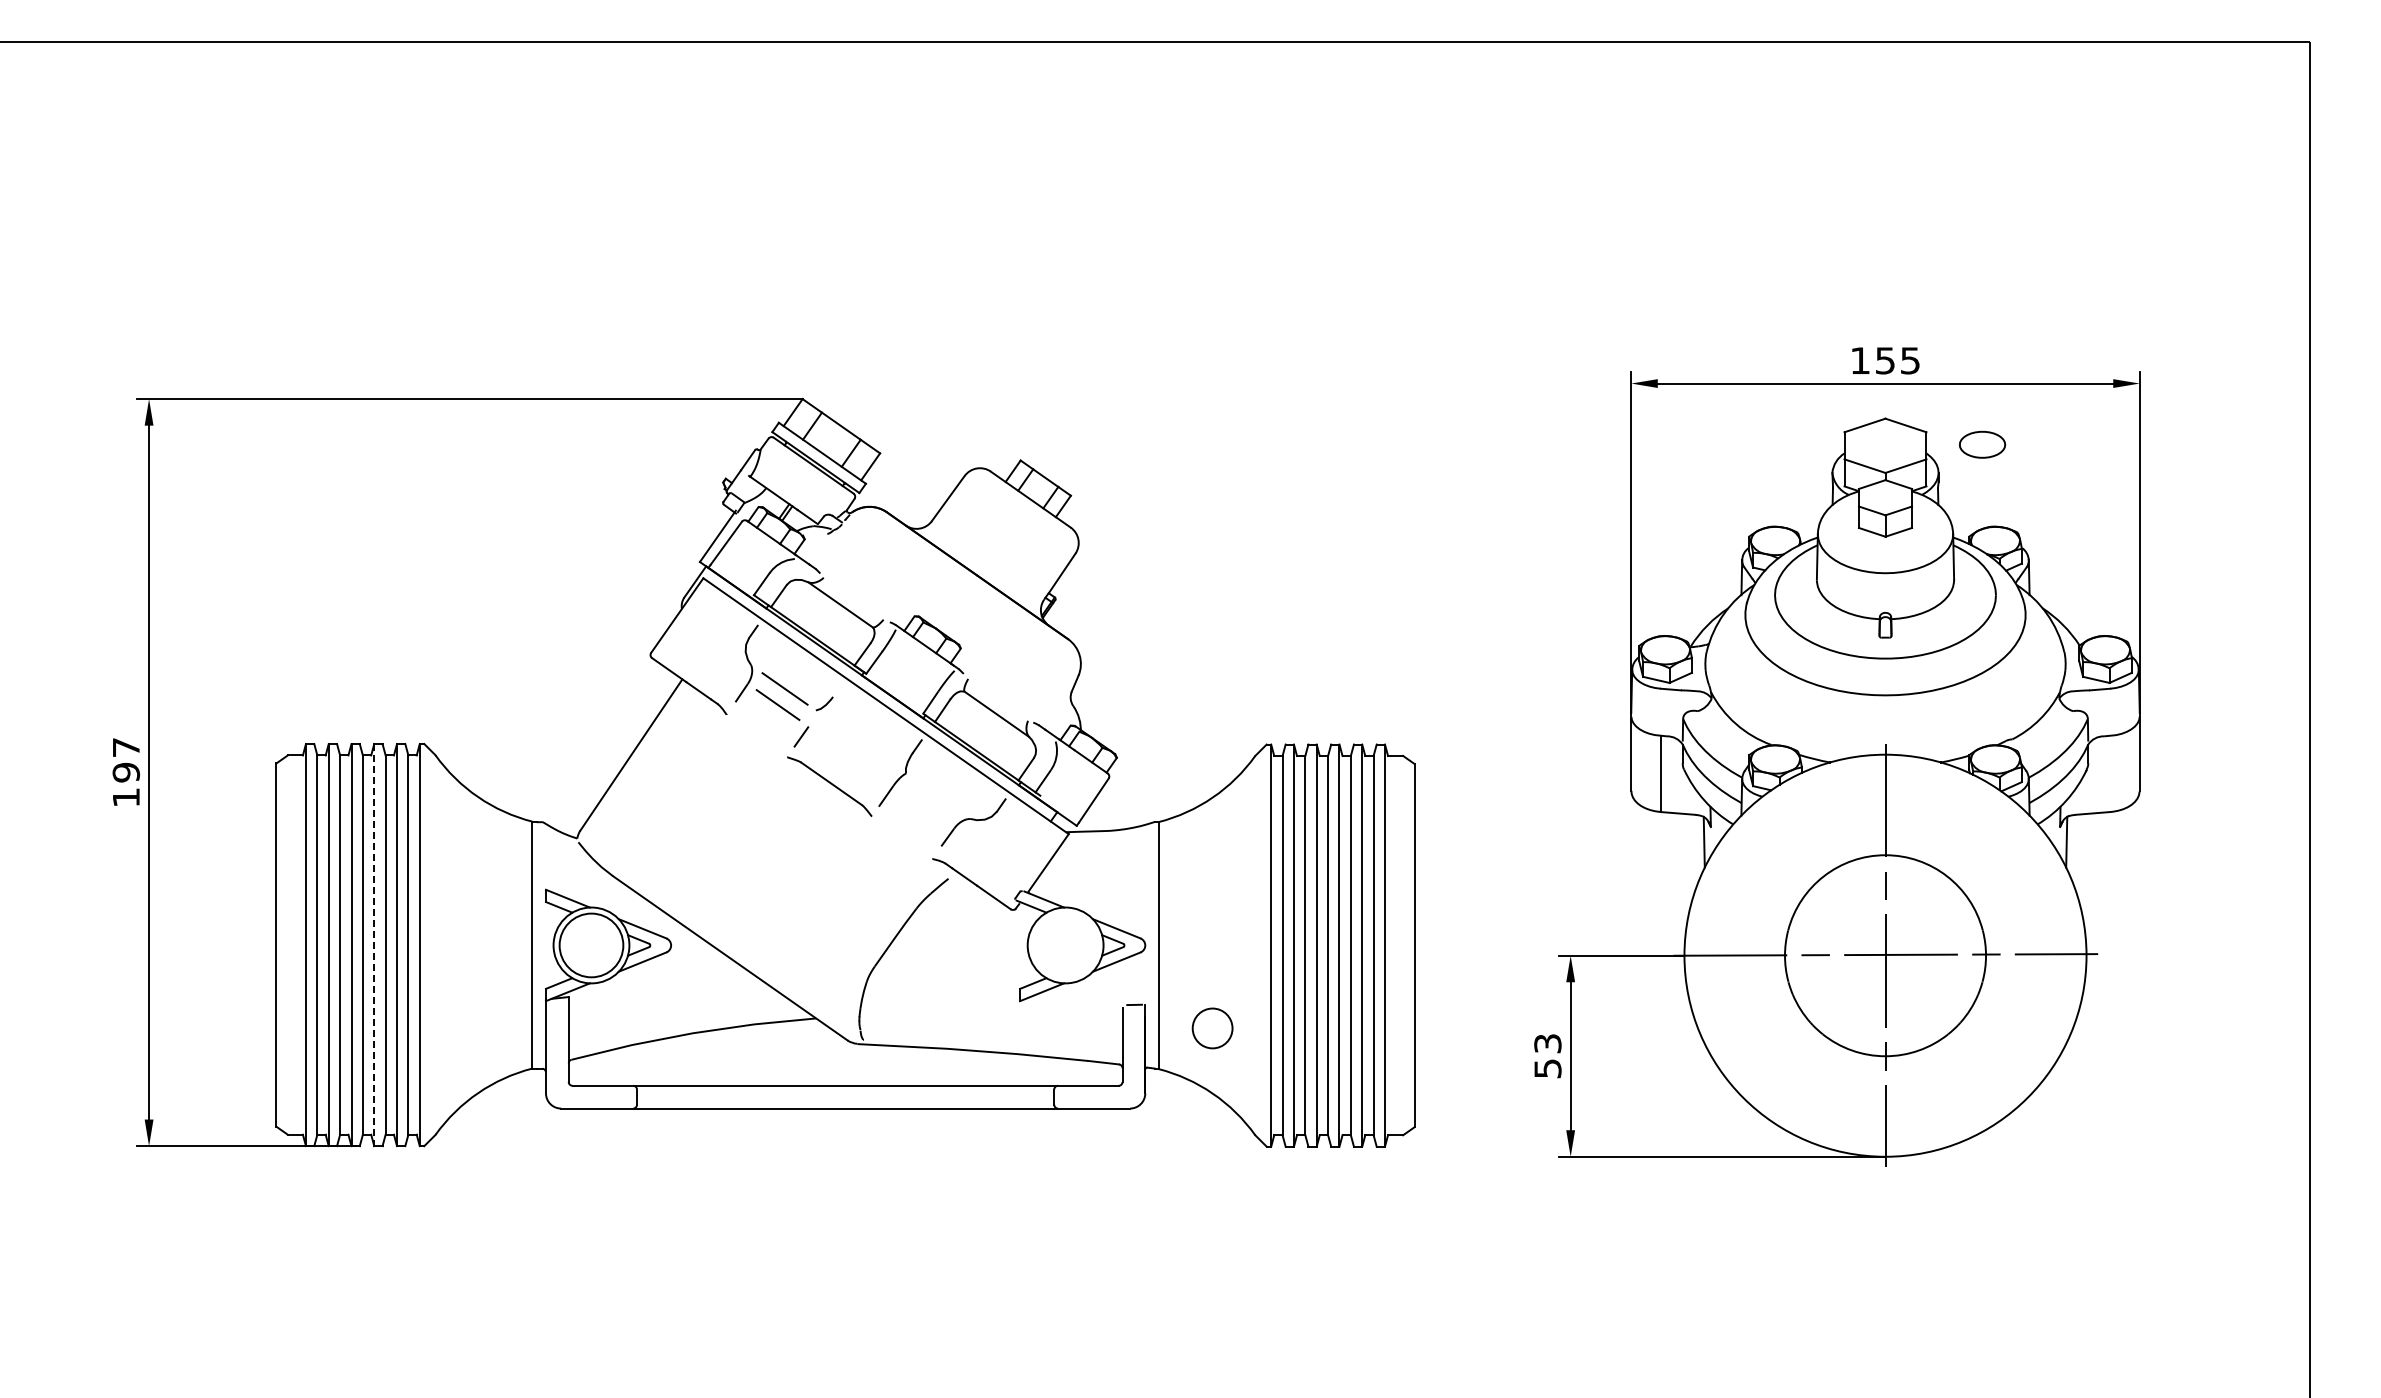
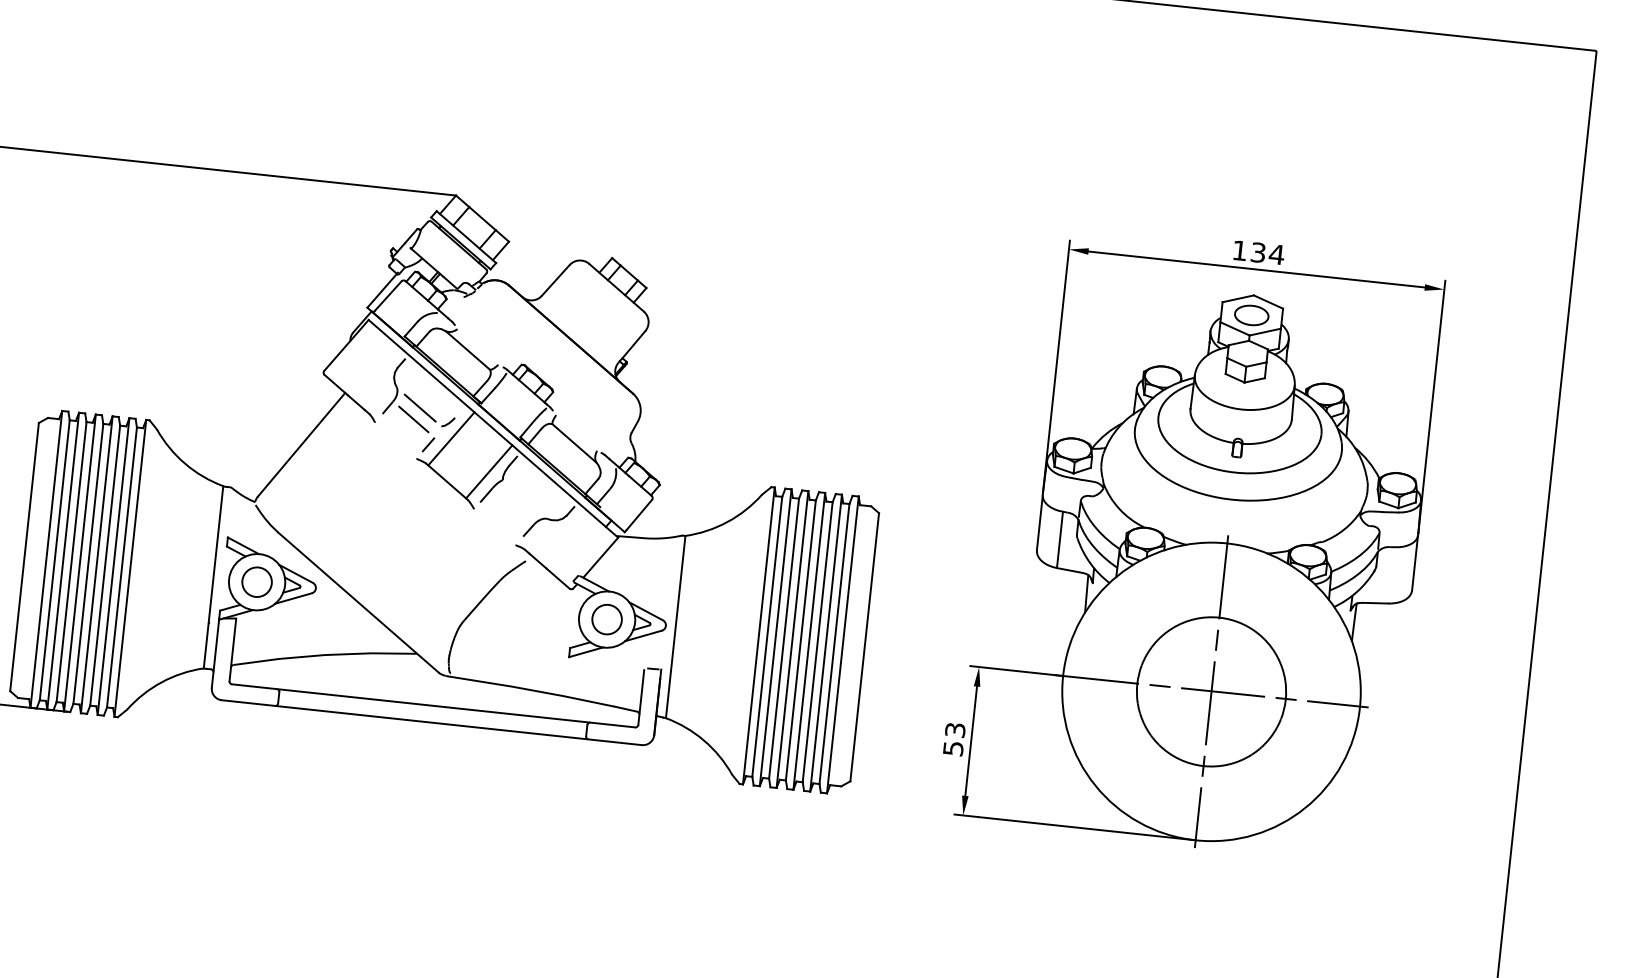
text: (1898, 360) -> (1268, 253), 155 -> 134
part: (1982, 444) -> (1251, 315), moved
line: (831, 725) -> (451, 438), added
line: (886, 764) -> (489, 471), added
line: (374, 945) -> (96, 565), dashed -> solid
circle: (591, 945) -> (257, 582), size x0.62
circle: (1212, 1028) -> (607, 619), moved

